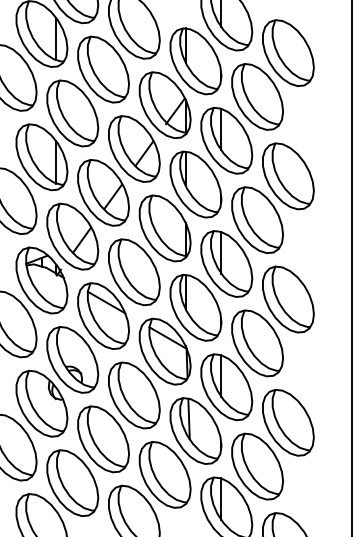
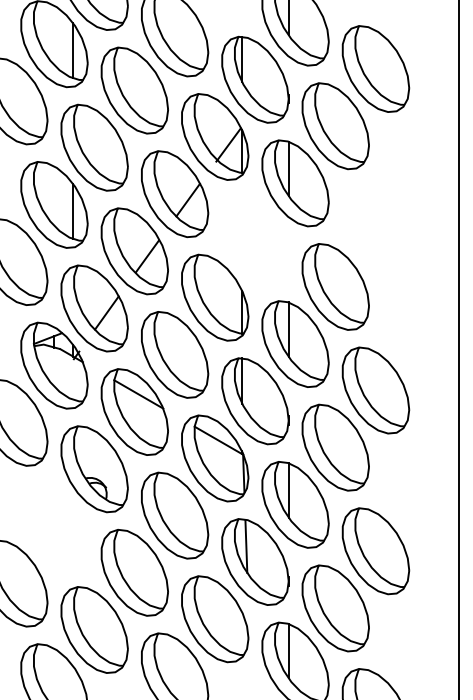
part: (288, 176) -> (375, 229), removed
part: (196, 184) -> (255, 240), removed
part: (41, 403) -> (54, 526), removed

